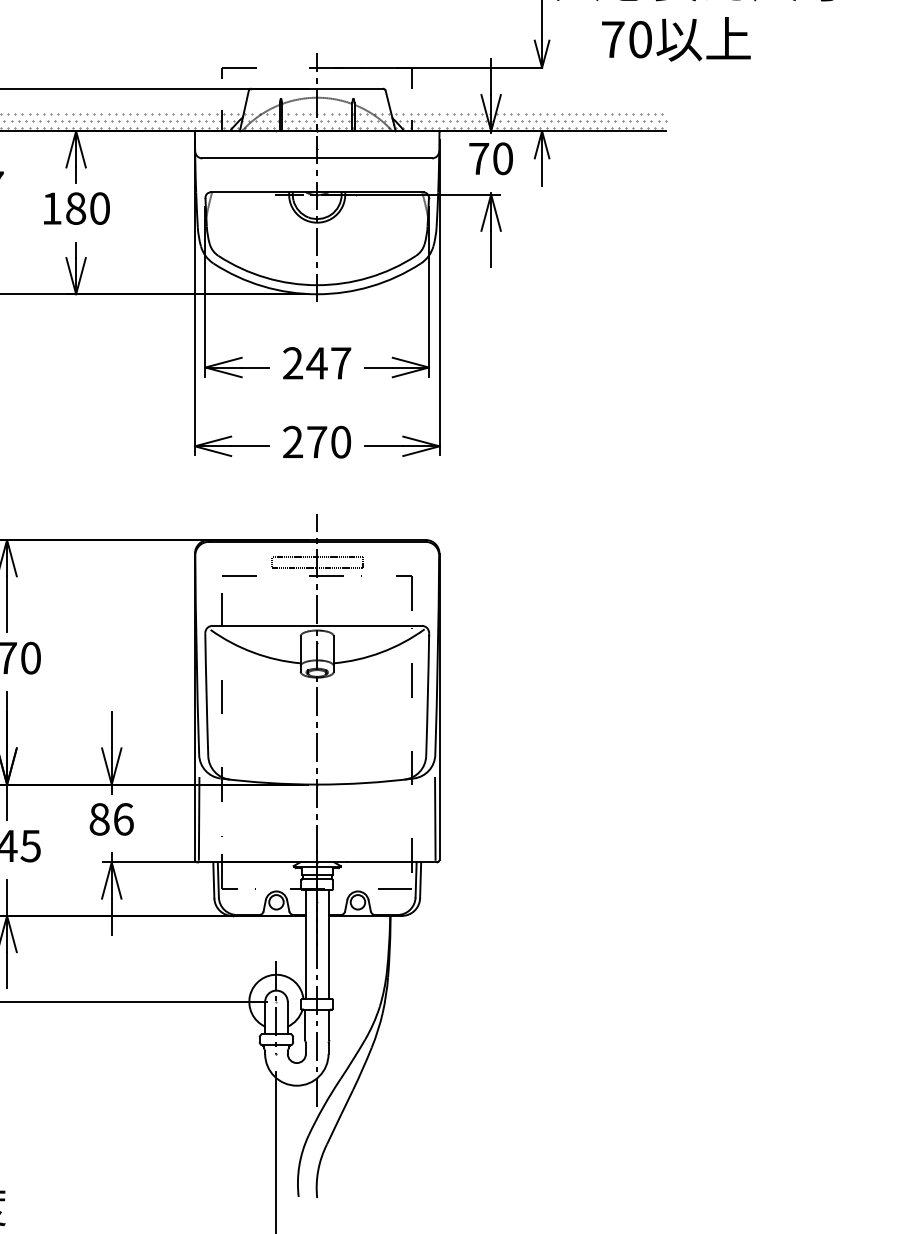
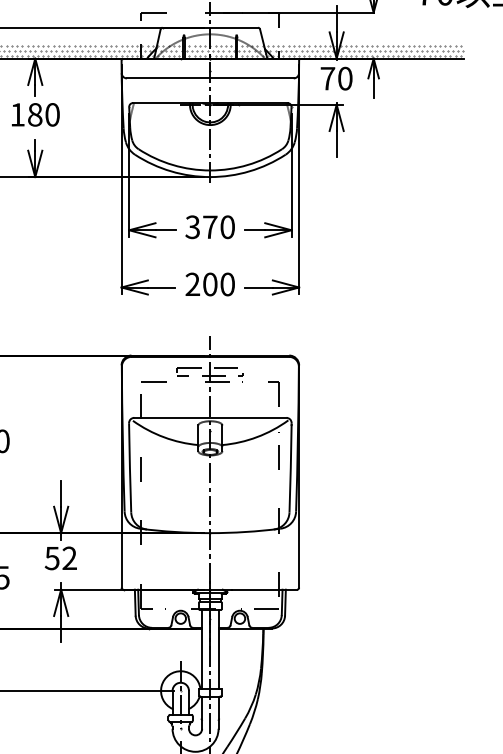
text: (316, 363) -> (209, 227), 247 -> 370
text: (317, 441) -> (210, 283), 270 -> 200
line: (198, 818) -> (124, 557), removed
line: (435, 818) -> (296, 557), removed
text: (111, 819) -> (60, 558), 86 -> 52

